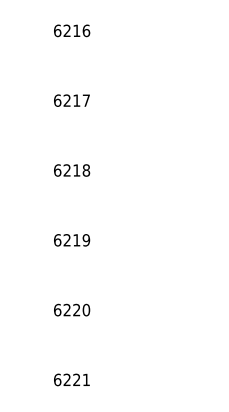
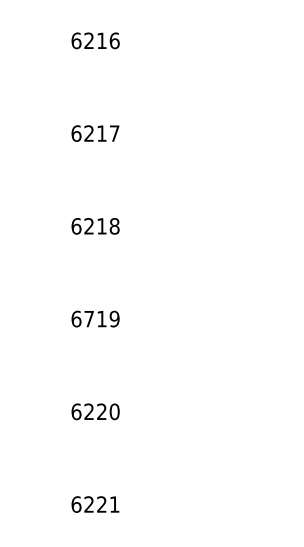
text: (66, 239) -> (88, 318), 6219 -> 6719

